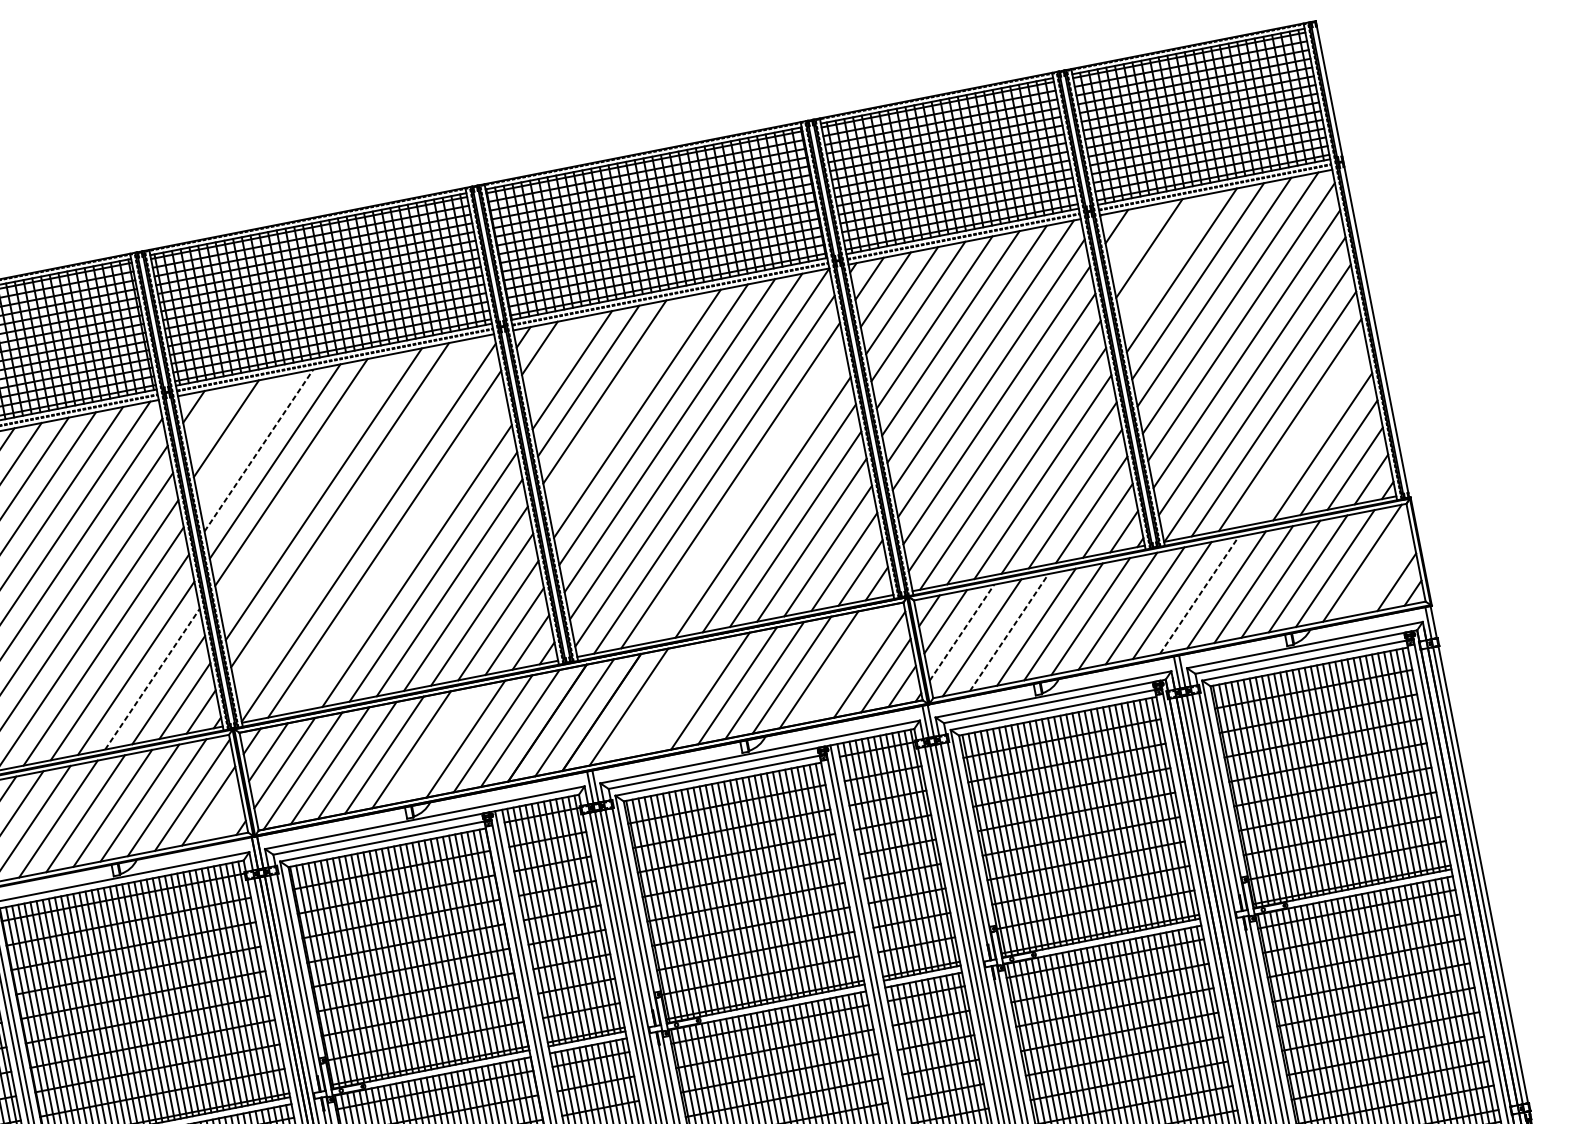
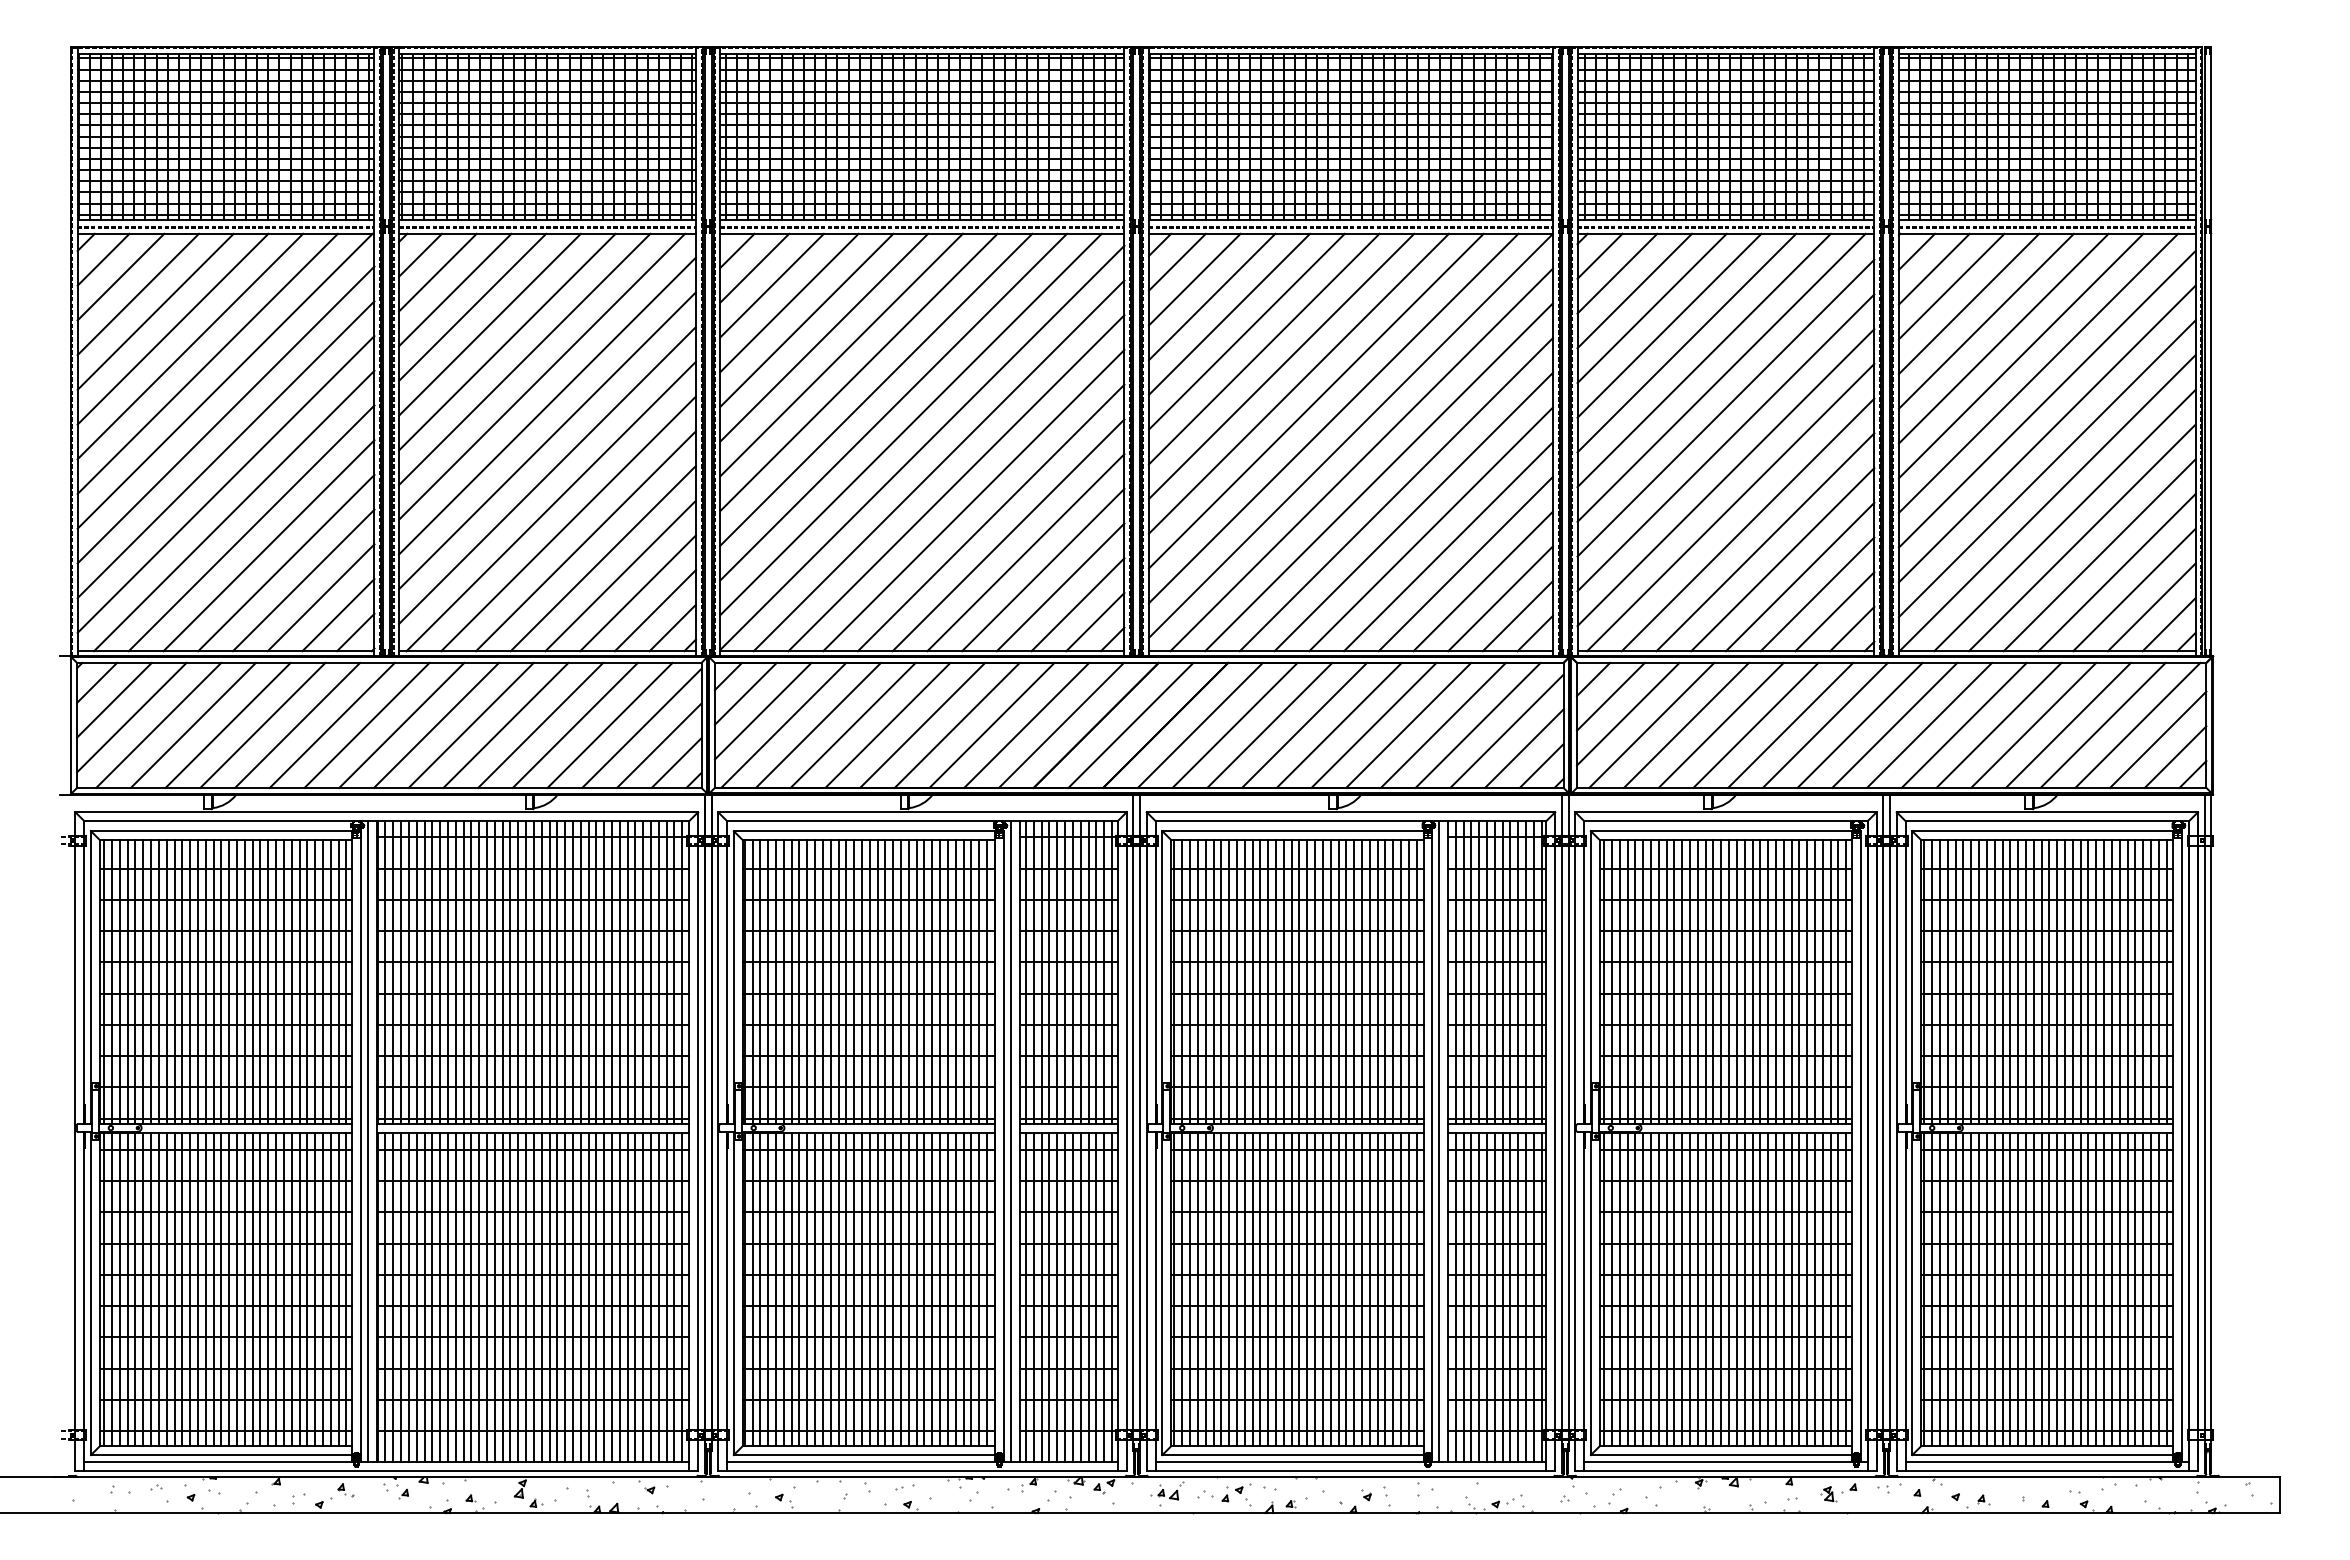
line: (1132, 237) -> (1933, 268), added
line: (1165, 259) -> (1968, 303), added
line: (555, 359) -> (1194, 279), added
line: (620, 402) -> (1263, 348), added
line: (209, 417) -> (754, 267), added
line: (1306, 436) -> (2099, 555), added
line: (242, 439) -> (789, 302), added
line: (259, 449) -> (807, 319), dashed -> solid
line: (307, 482) -> (858, 371), added
line: (746, 496) -> (1395, 494), added
line: (355, 516) -> (910, 424), added
line: (401, 555) -> (956, 483), added
line: (1380, 571) -> (2158, 739), added
line: (1199, 595) -> (1929, 725), dashed -> solid
line: (962, 632) -> (1628, 714), dashed -> solid
line: (1009, 632) -> (1686, 725), dashed -> solid
line: (845, 663) -> (1477, 724), added
line: (153, 678) -> (621, 575), dashed -> solid
line: (682, 695) -> (1269, 724), added
line: (655, 701) -> (1234, 724), added
line: (437, 743) -> (956, 724), added
line: (224, 816) -> (676, 762), added

